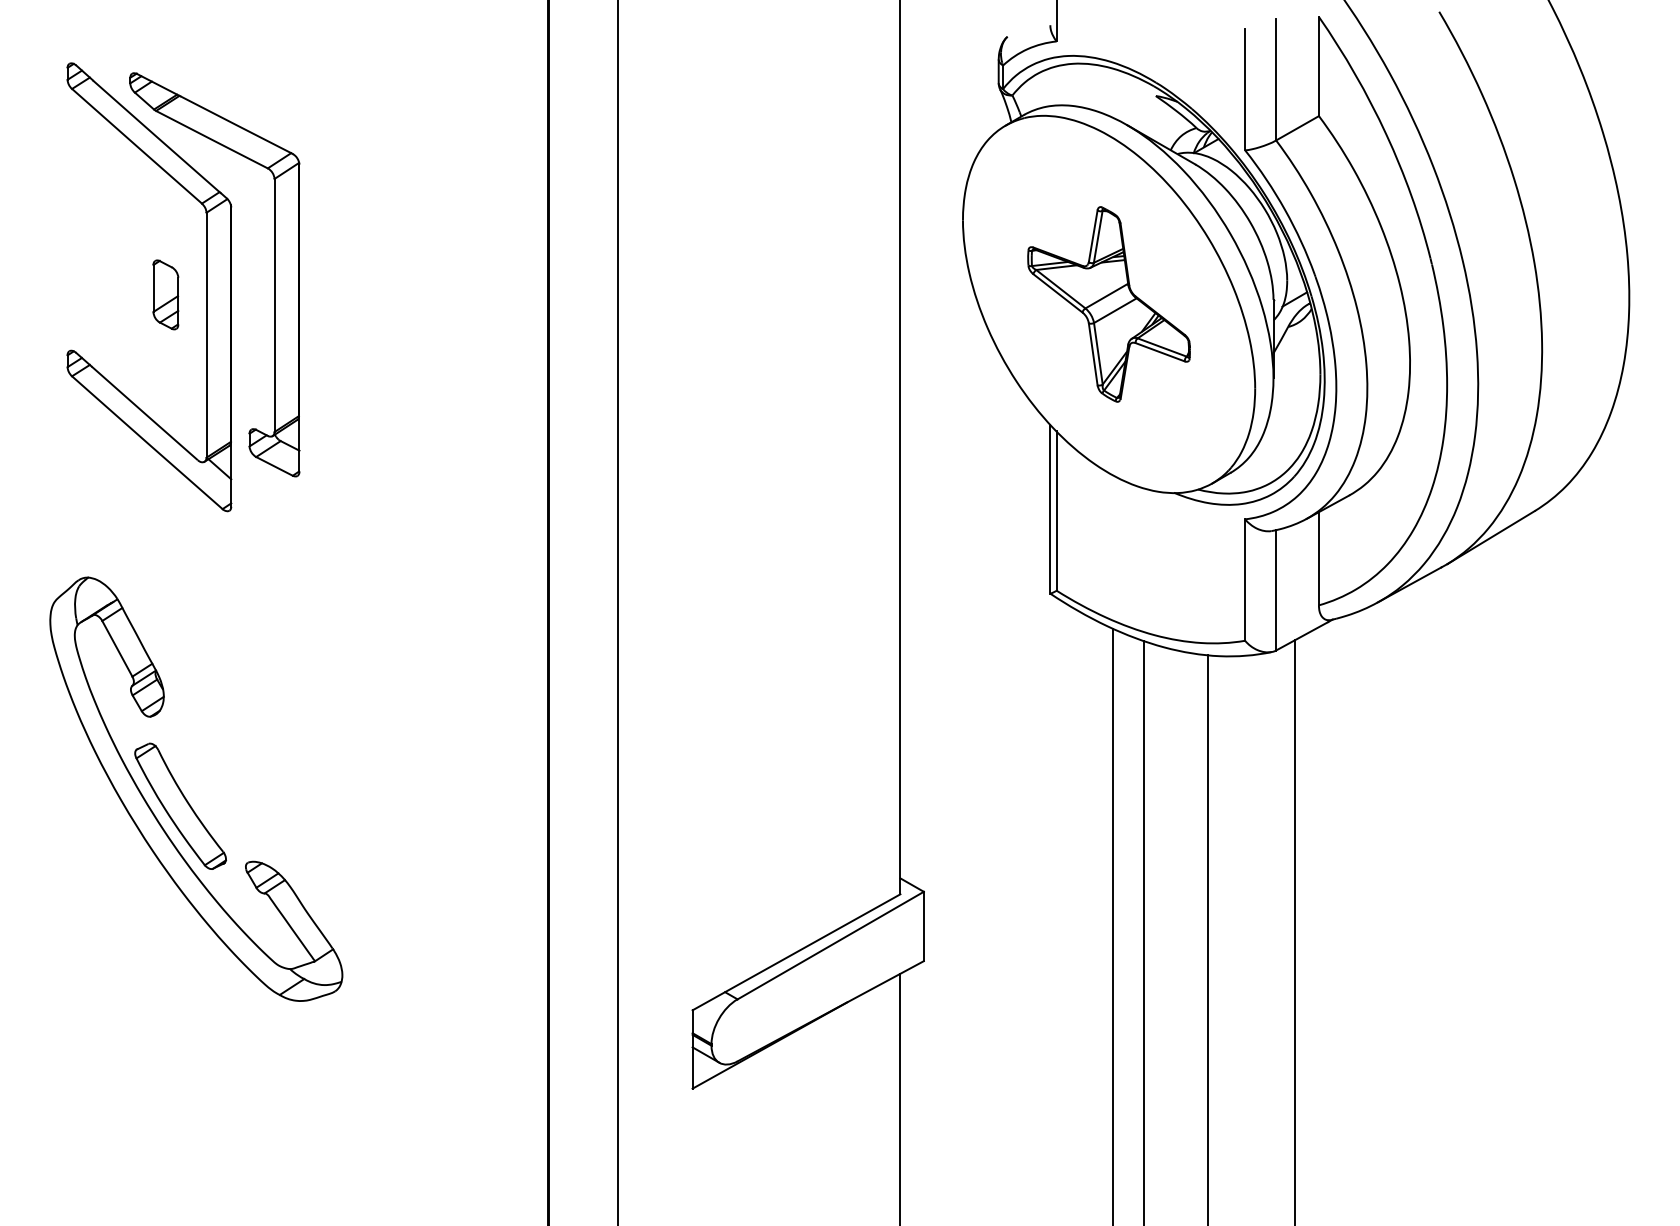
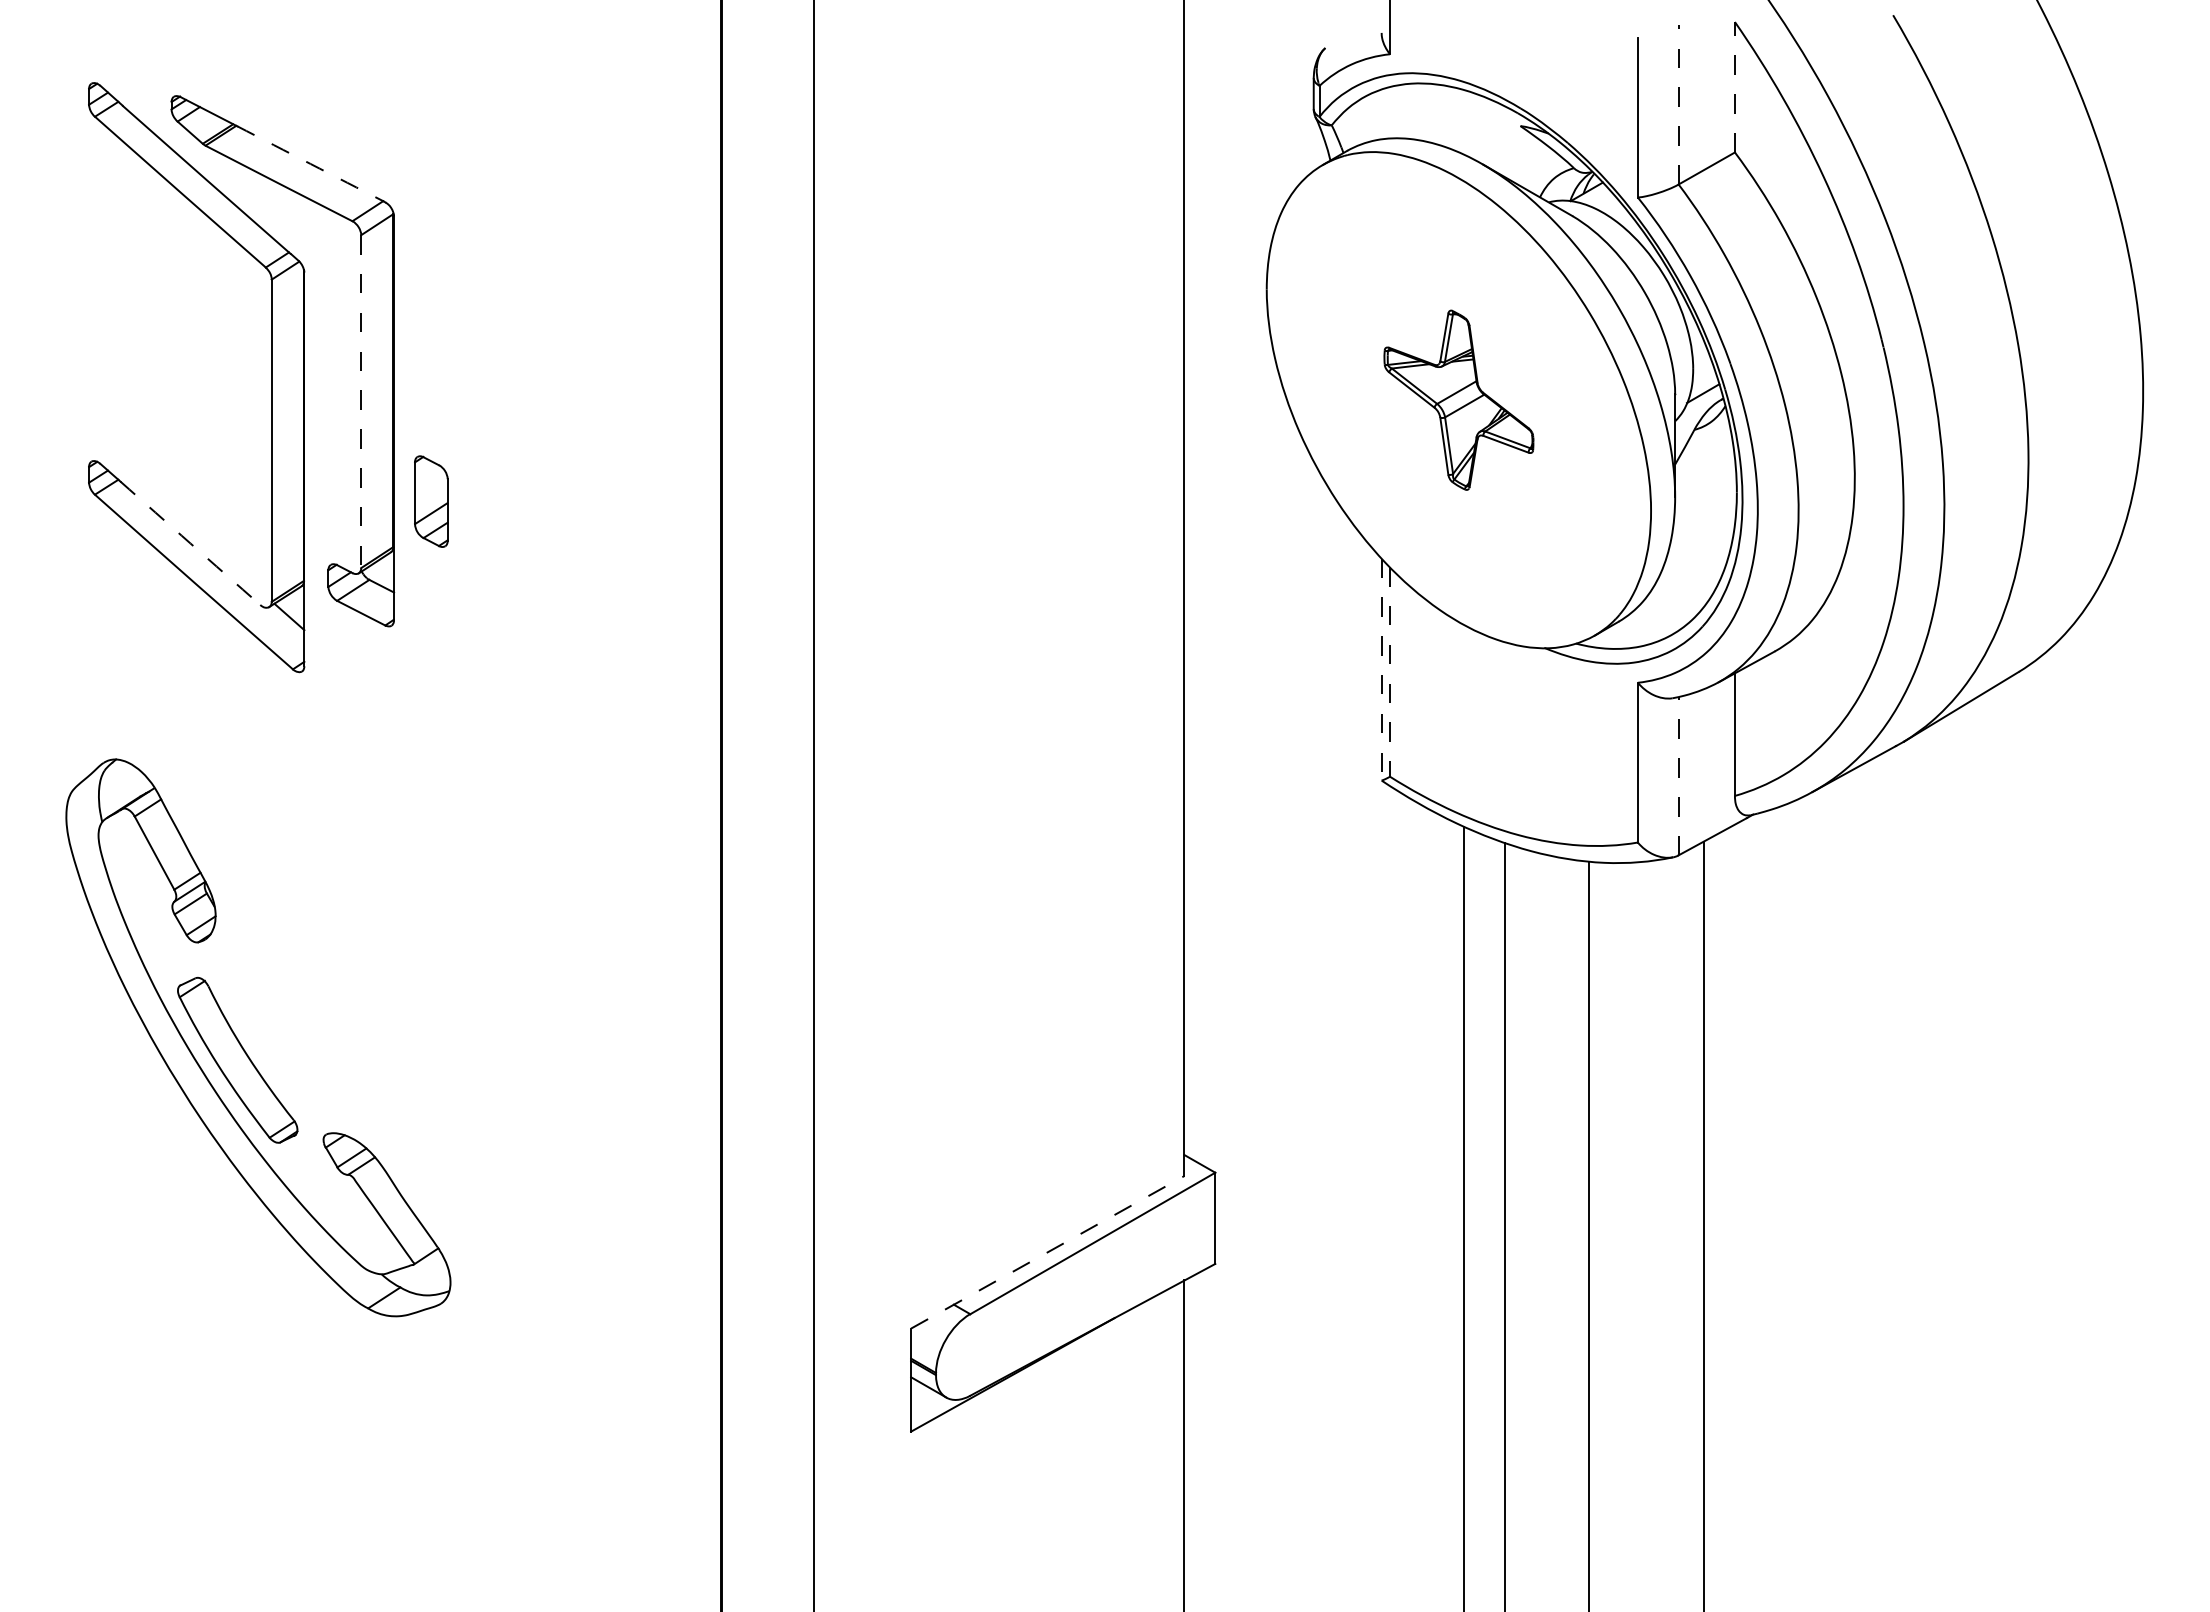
line: (1318, 65) -> (1734, 86), solid -> dashed
line: (1276, 79) -> (1678, 104), solid -> dashed
arc: (235, 124) -> (310, 163), solid -> dashed
part: (165, 294) -> (431, 501), moved
part: (1108, 304) -> (1458, 400), size x0.7
line: (274, 306) -> (361, 402), solid -> dashed
arc: (144, 413) -> (190, 543), solid -> dashed
line: (1050, 509) -> (1381, 669), solid -> dashed
line: (1057, 510) -> (1390, 671), solid -> dashed
line: (1276, 589) -> (1678, 775), solid -> dashed
line: (796, 952) -> (1047, 1252), solid -> dashed

